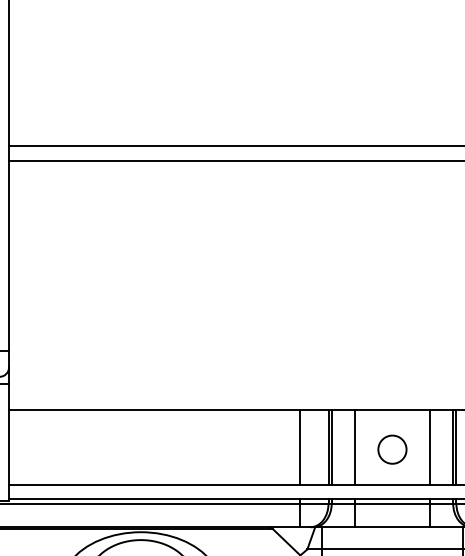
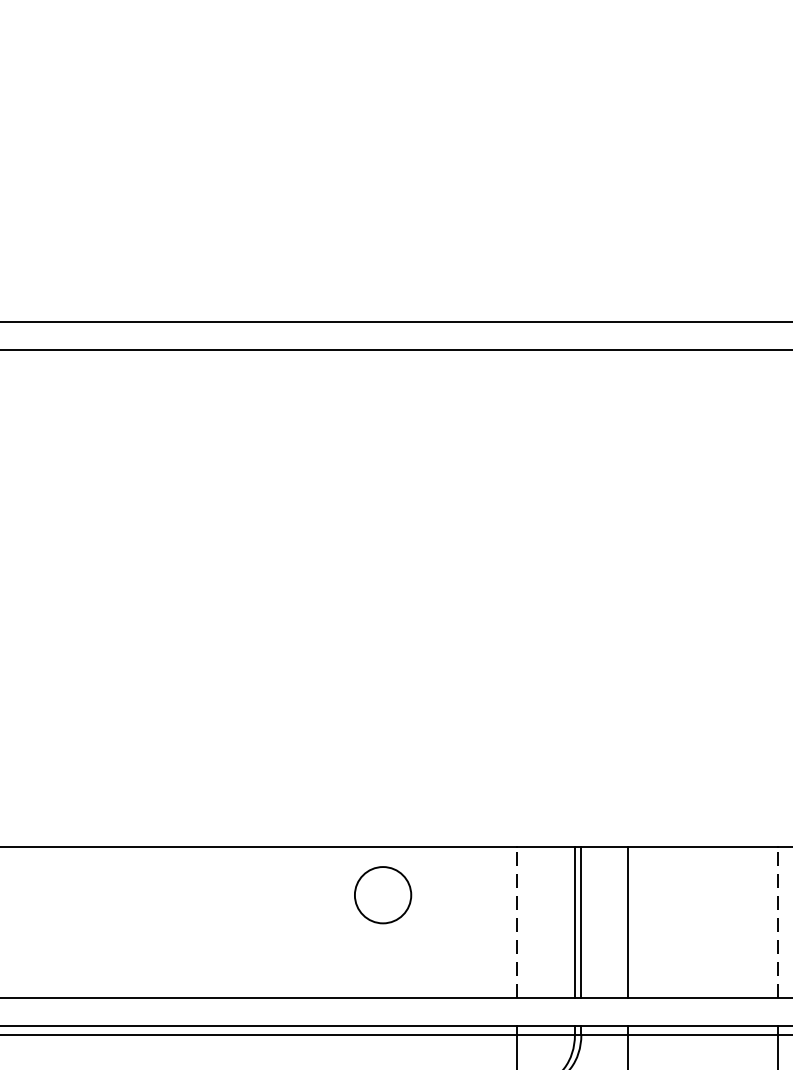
line: (299, 447) -> (516, 922), solid -> dashed
line: (430, 447) -> (778, 922), solid -> dashed
circle: (392, 449) -> (383, 894), moved

